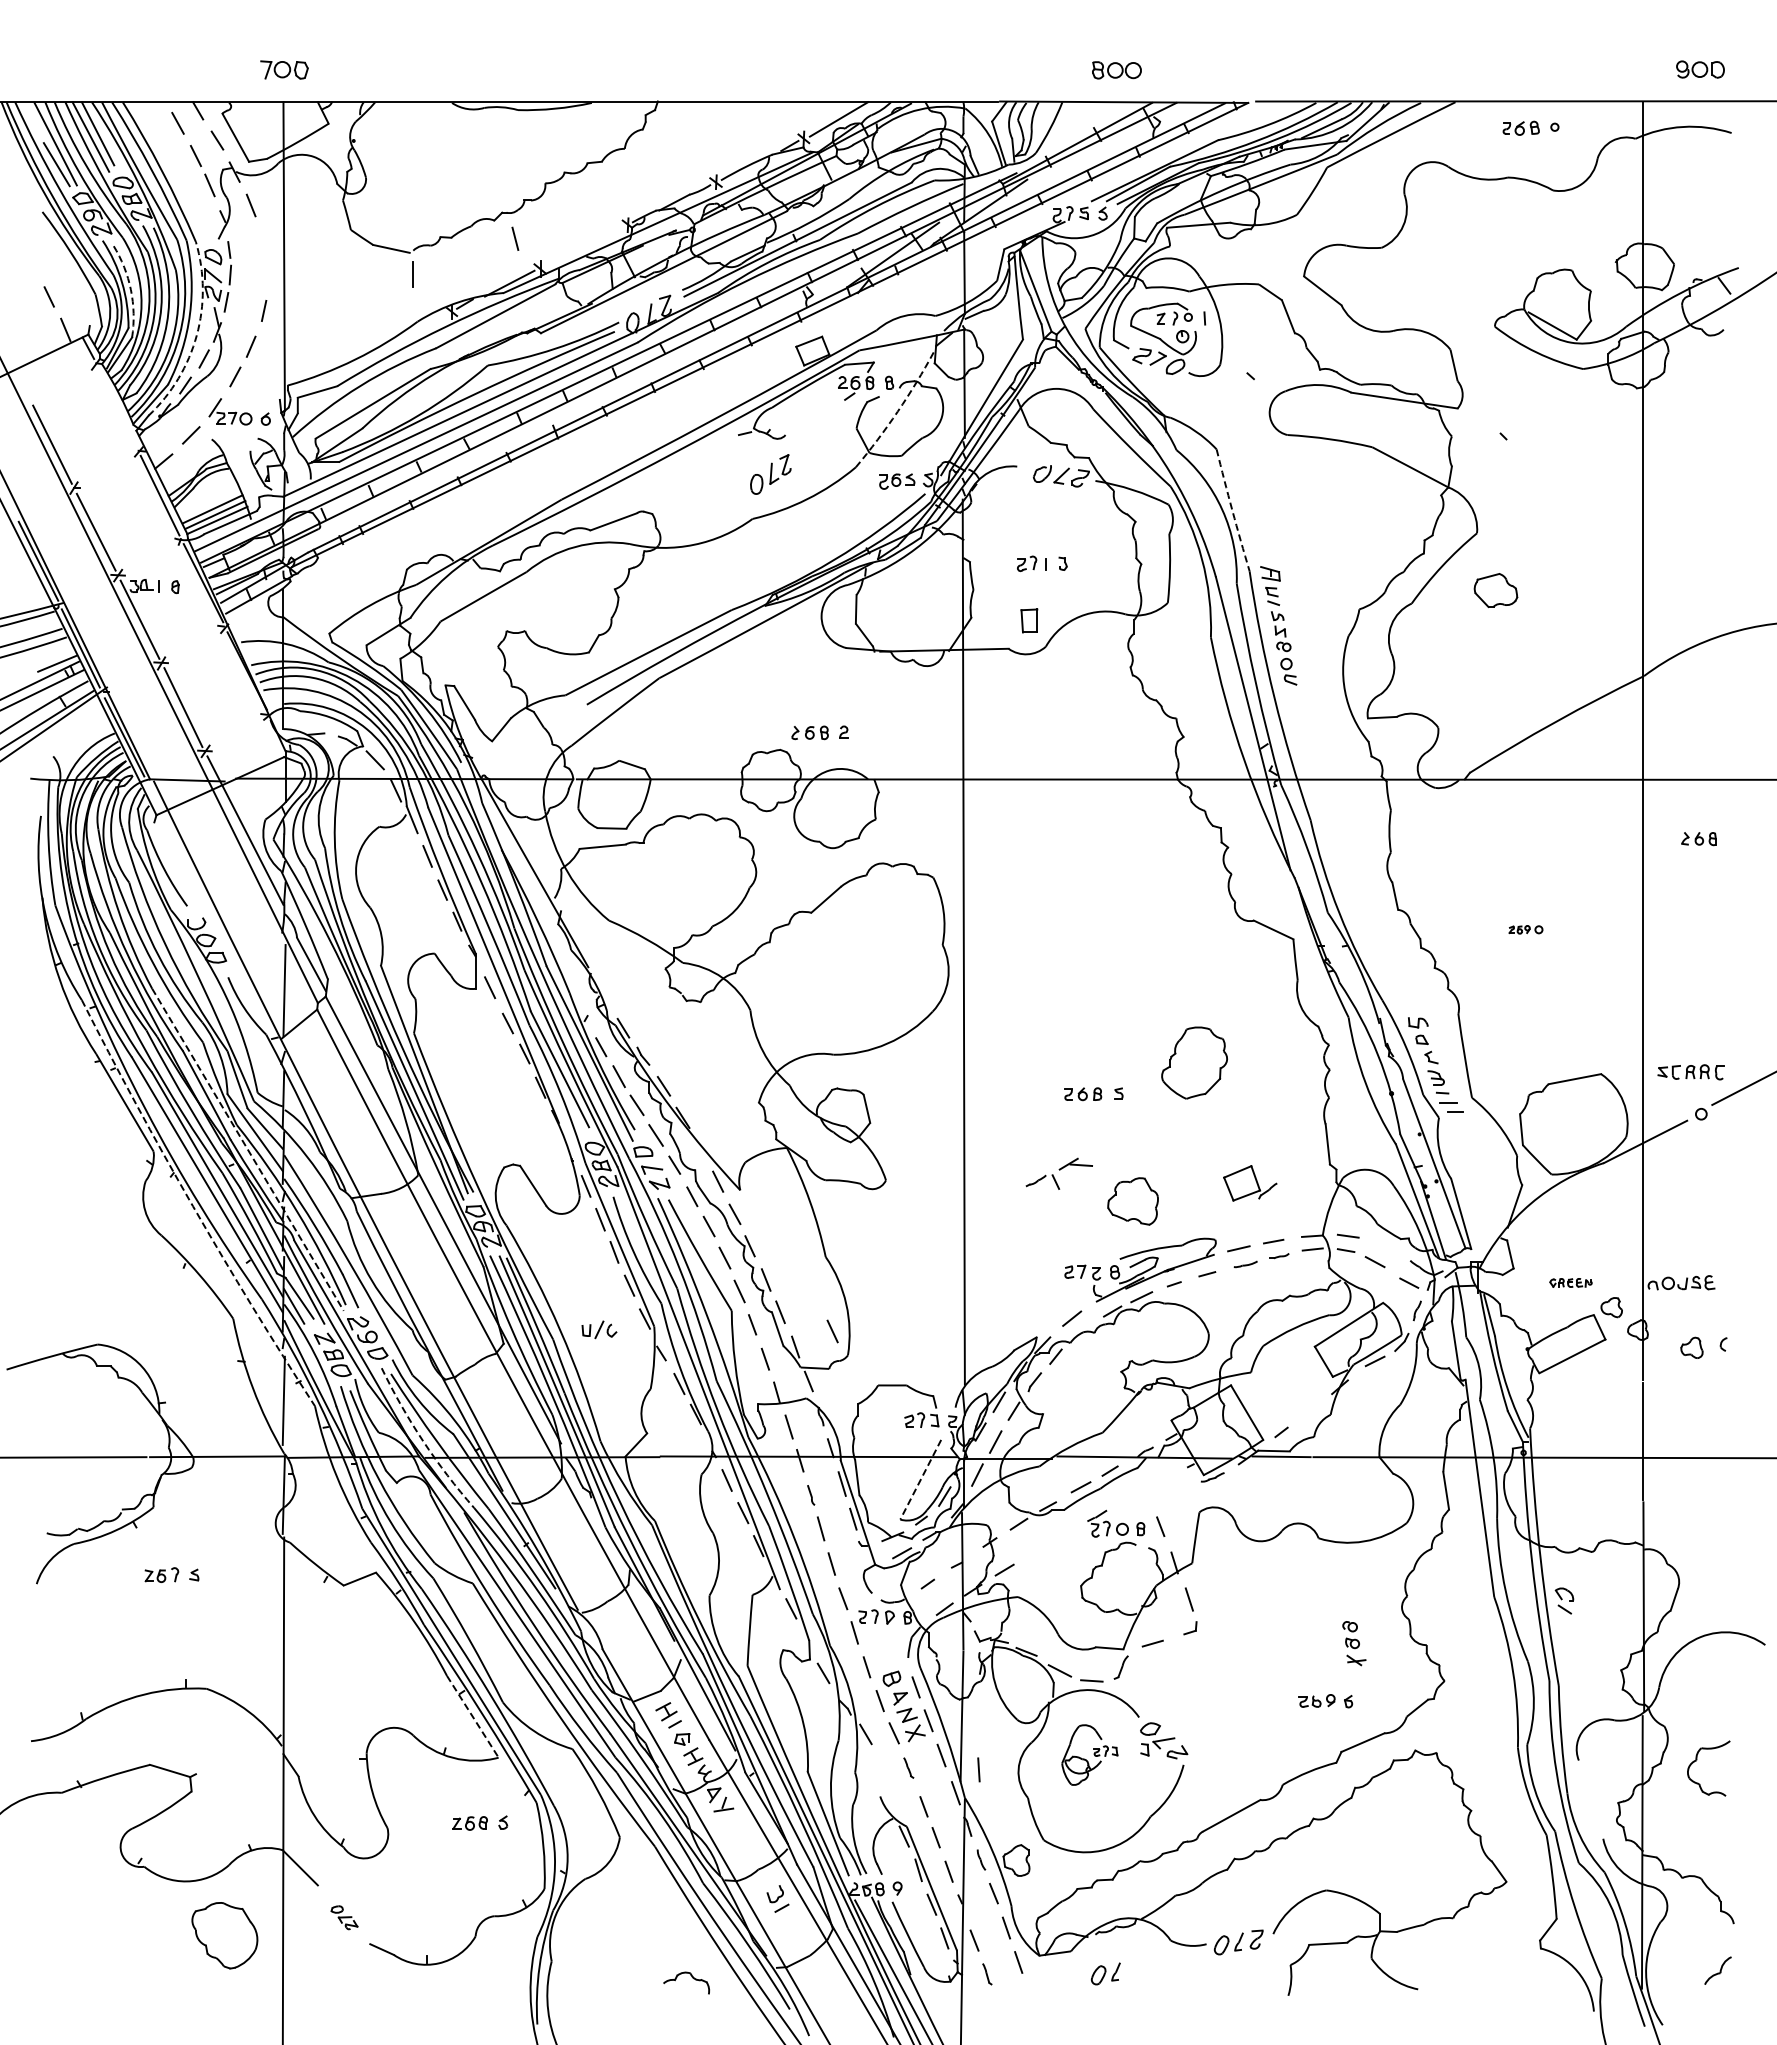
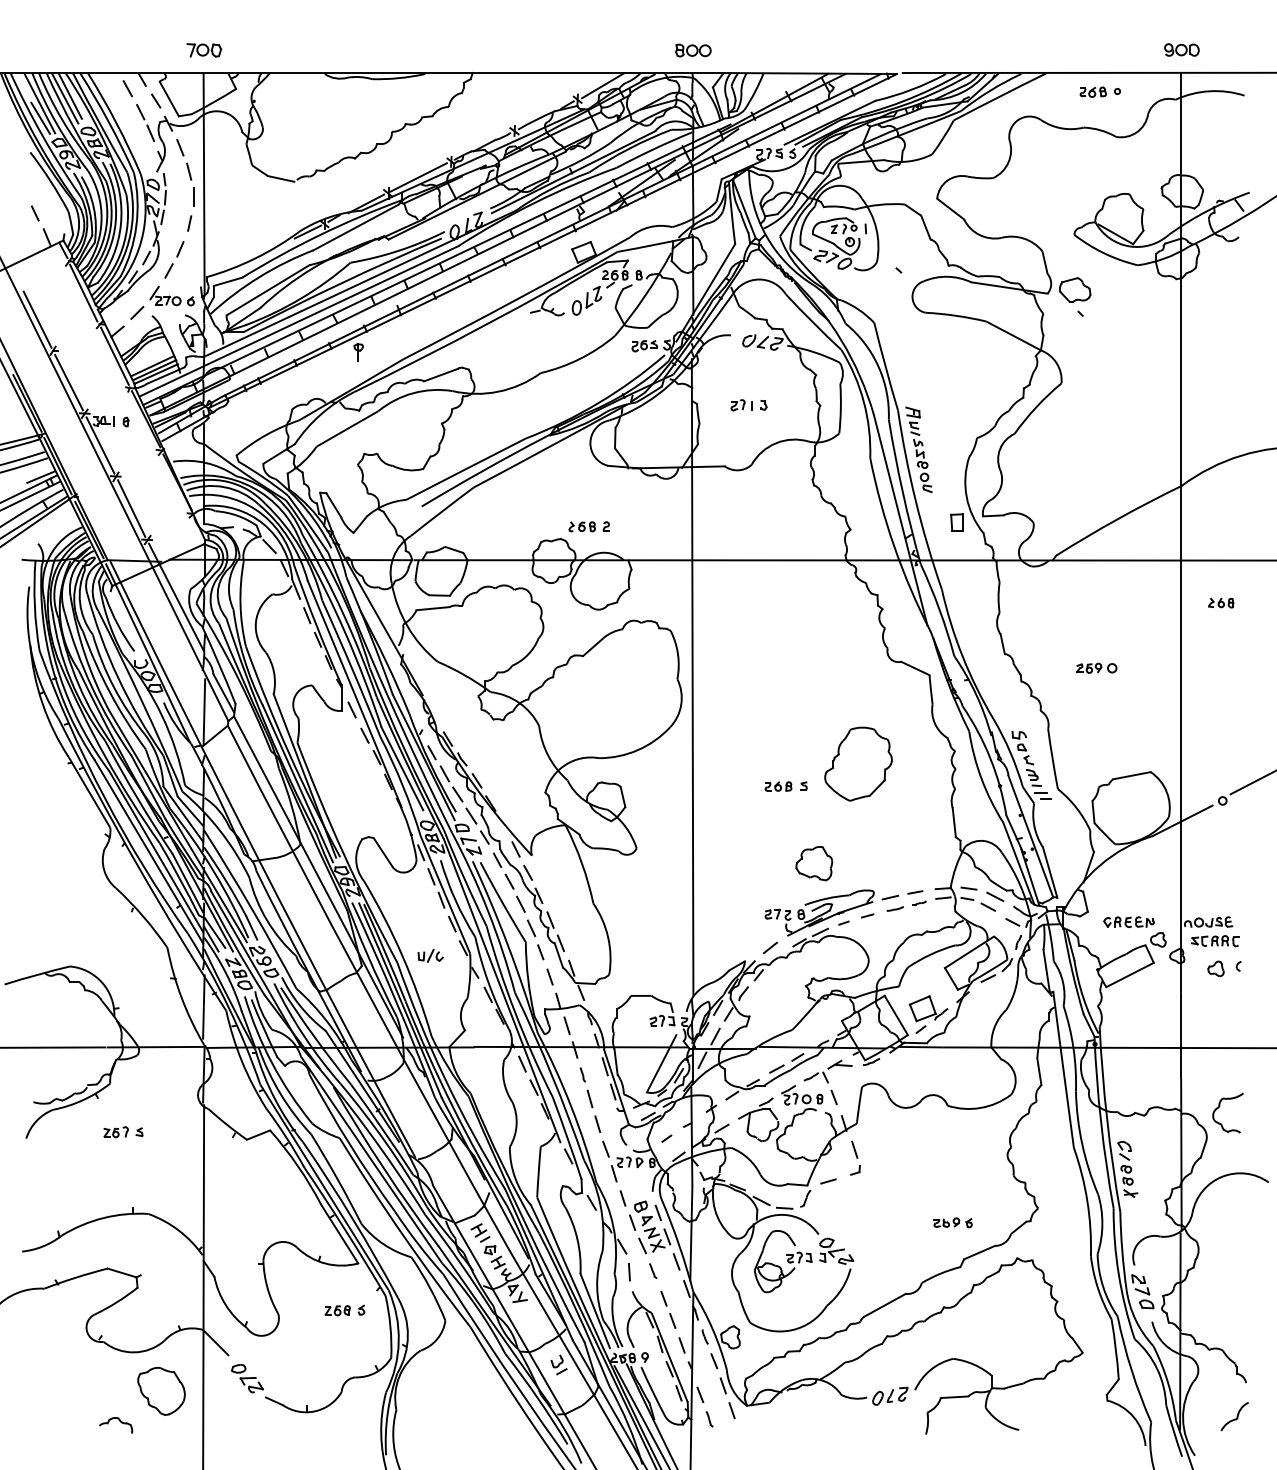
part: (1700, 69) -> (1181, 49), moved
part: (1116, 70) -> (693, 50), moved
line: (515, 238) -> (189, 171), moved
line: (582, 246) -> (418, 177), added
line: (412, 274) -> (193, 197), moved
arc: (130, 289) -> (93, 208), dashed -> solid
line: (428, 322) -> (307, 231), added
arc: (196, 335) -> (141, 241), dashed -> solid
line: (116, 407) -> (83, 292), added
arc: (897, 411) -> (644, 295), dashed -> solid
part: (770, 474) -> (586, 300), moved
part: (499, 489) -> (358, 351), added
arc: (1232, 510) -> (885, 366), dashed -> solid
part: (1495, 590) -> (1074, 290), moved
part: (1029, 620) -> (956, 522), moved
line: (205, 908) -> (147, 653), added
part: (1525, 929) -> (1096, 668), size x1.67
part: (1194, 1062) -> (858, 763), size x1.43
part: (1690, 1072) -> (1214, 941), moved
line: (248, 1150) -> (178, 827), dashed -> solid
part: (1058, 1173) -> (827, 1071), moved
part: (1250, 1183) -> (928, 1008), moved
arc: (193, 1206) -> (138, 867), dashed -> solid
line: (1384, 1247) -> (995, 896), added
part: (1570, 1282) -> (1128, 921), size x1.67
line: (832, 1331) -> (598, 957), removed
arc: (423, 1441) -> (304, 1036), dashed -> solid
line: (920, 1479) -> (661, 1063), dashed -> solid
part: (1053, 1546) -> (757, 1111), added
part: (1354, 1643) -> (1129, 1181), moved
line: (473, 1717) -> (340, 1234), dashed -> solid
part: (1089, 1754) -> (782, 1261), size x1.43
part: (1697, 1760) -> (1220, 1107), moved
line: (978, 1769) -> (629, 1271), moved
part: (1589, 1796) -> (1142, 1291), added
part: (344, 1917) -> (247, 1378), size x1.67
part: (1717, 1970) -> (1234, 1416), size x1.43
part: (1105, 1973) -> (794, 1418), removed
part: (691, 1977) -> (119, 1421), moved

